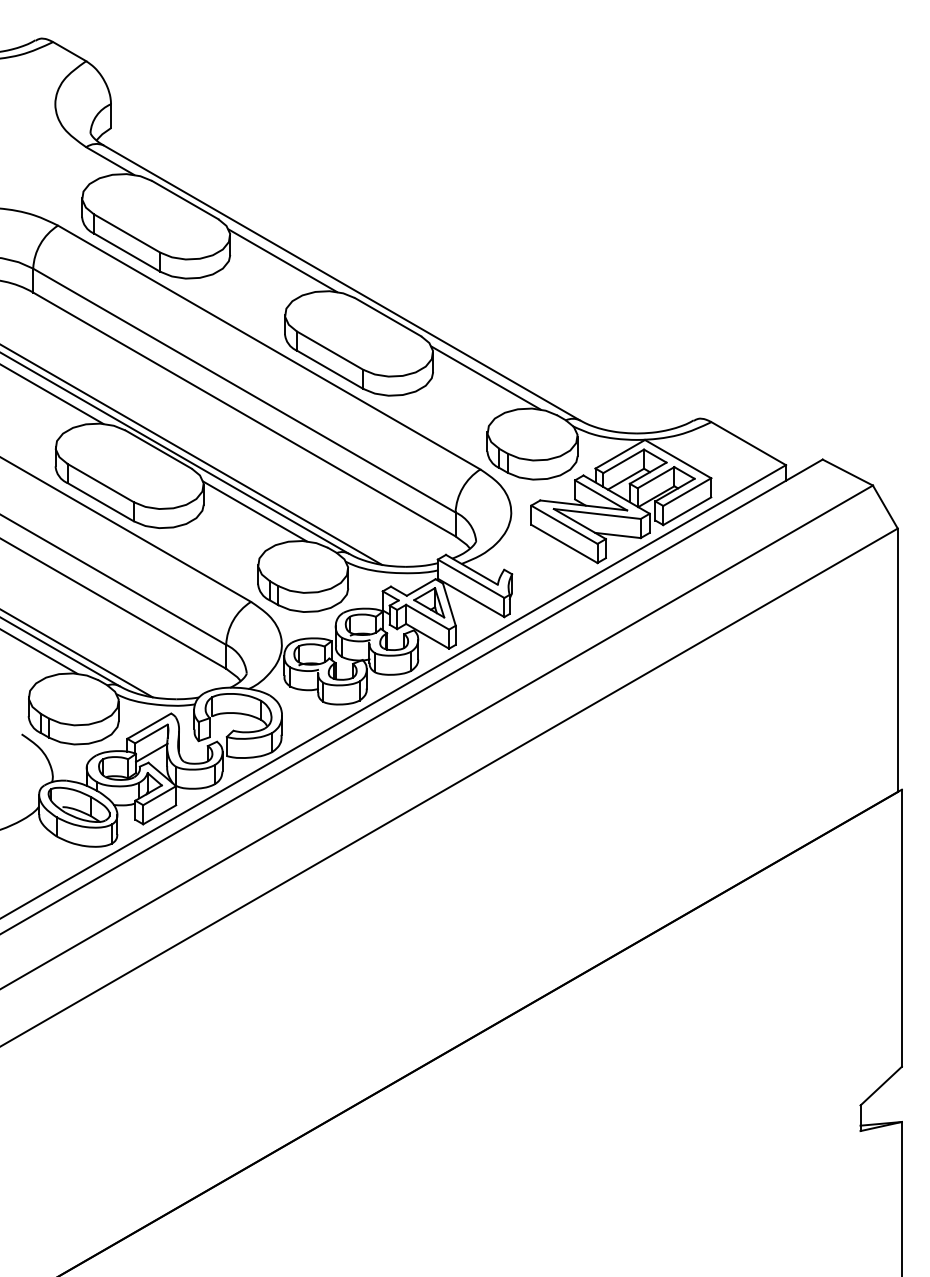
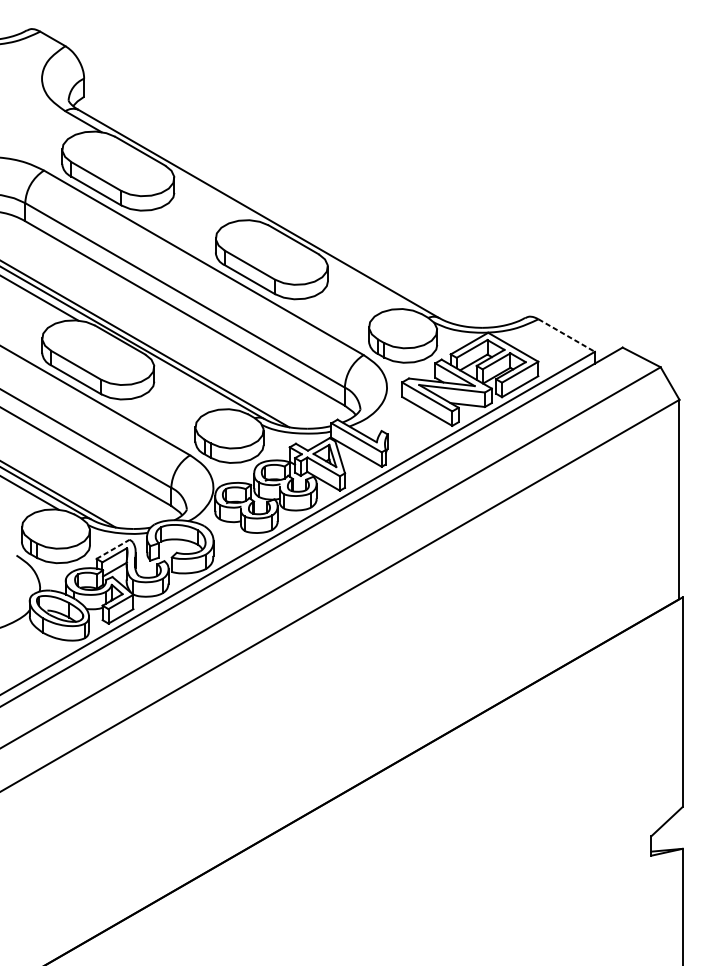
line: (282, 260) -> (213, 196), removed
line: (485, 377) -> (367, 285), removed
line: (749, 443) -> (567, 335), solid -> dashed
line: (254, 511) -> (192, 386), removed
line: (149, 725) -> (113, 548), solid -> dashed

